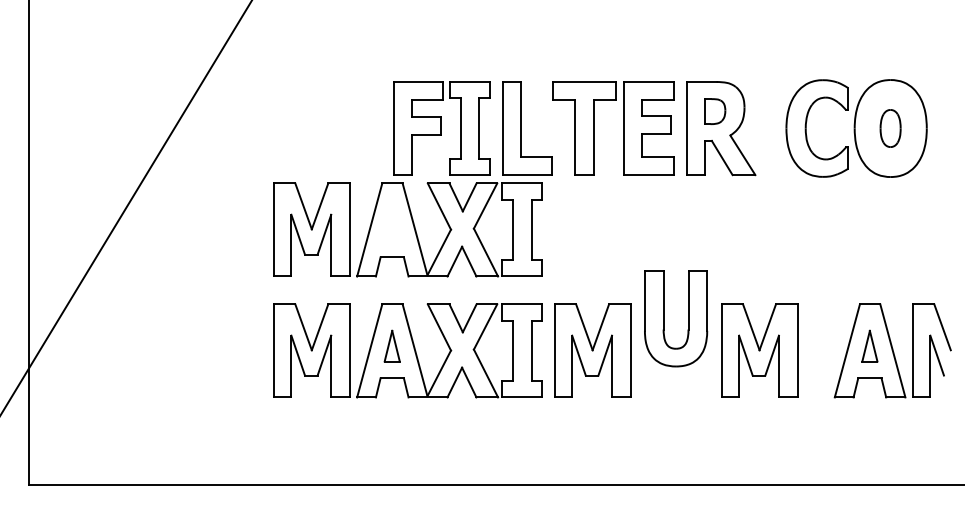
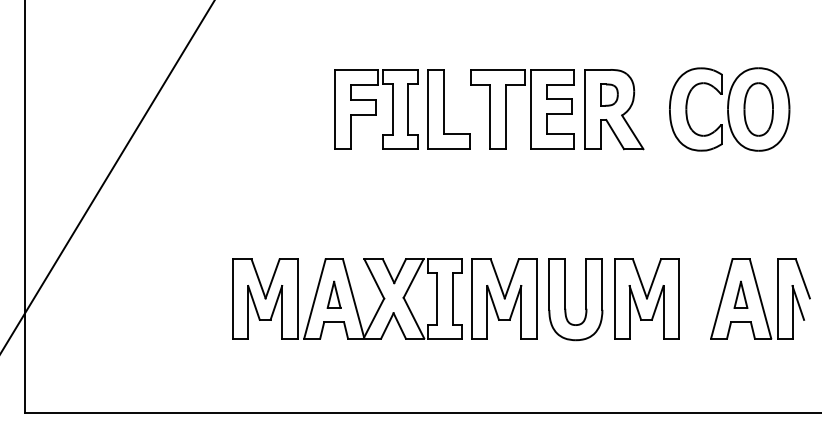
part: (890, 128) -> (758, 109), size x1.67
part: (407, 229) -> (347, 195), removed
part: (663, 318) -> (565, 299), moved

